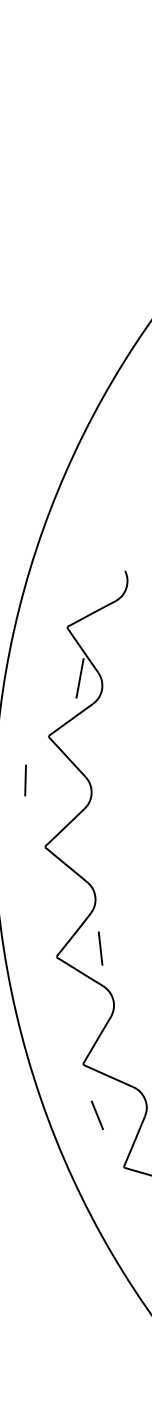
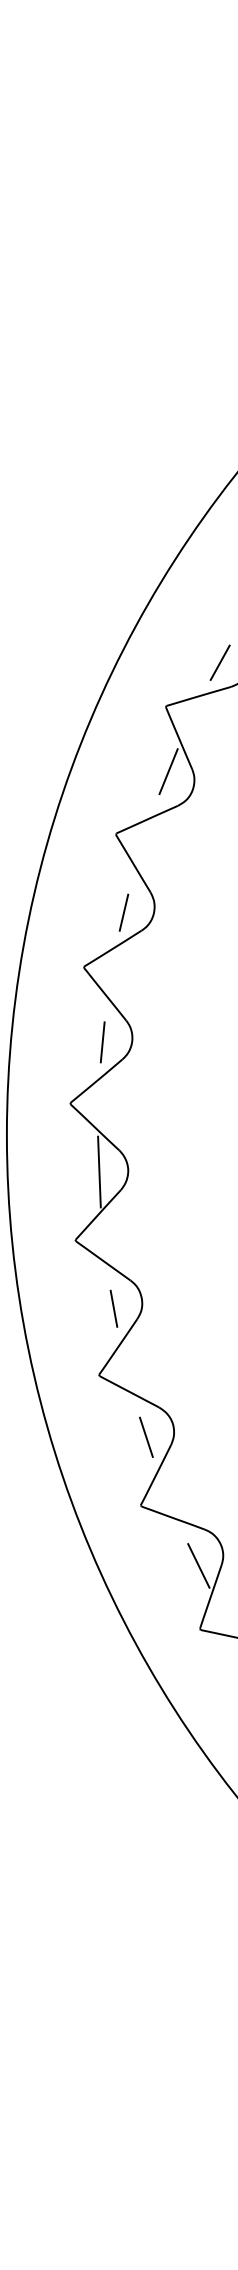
line: (102, 583) -> (219, 662), added
line: (25, 780) -> (123, 912), moved
line: (100, 948) -> (102, 1042), moved
line: (90, 1005) -> (99, 1171), added
line: (97, 1115) -> (113, 1308), moved

